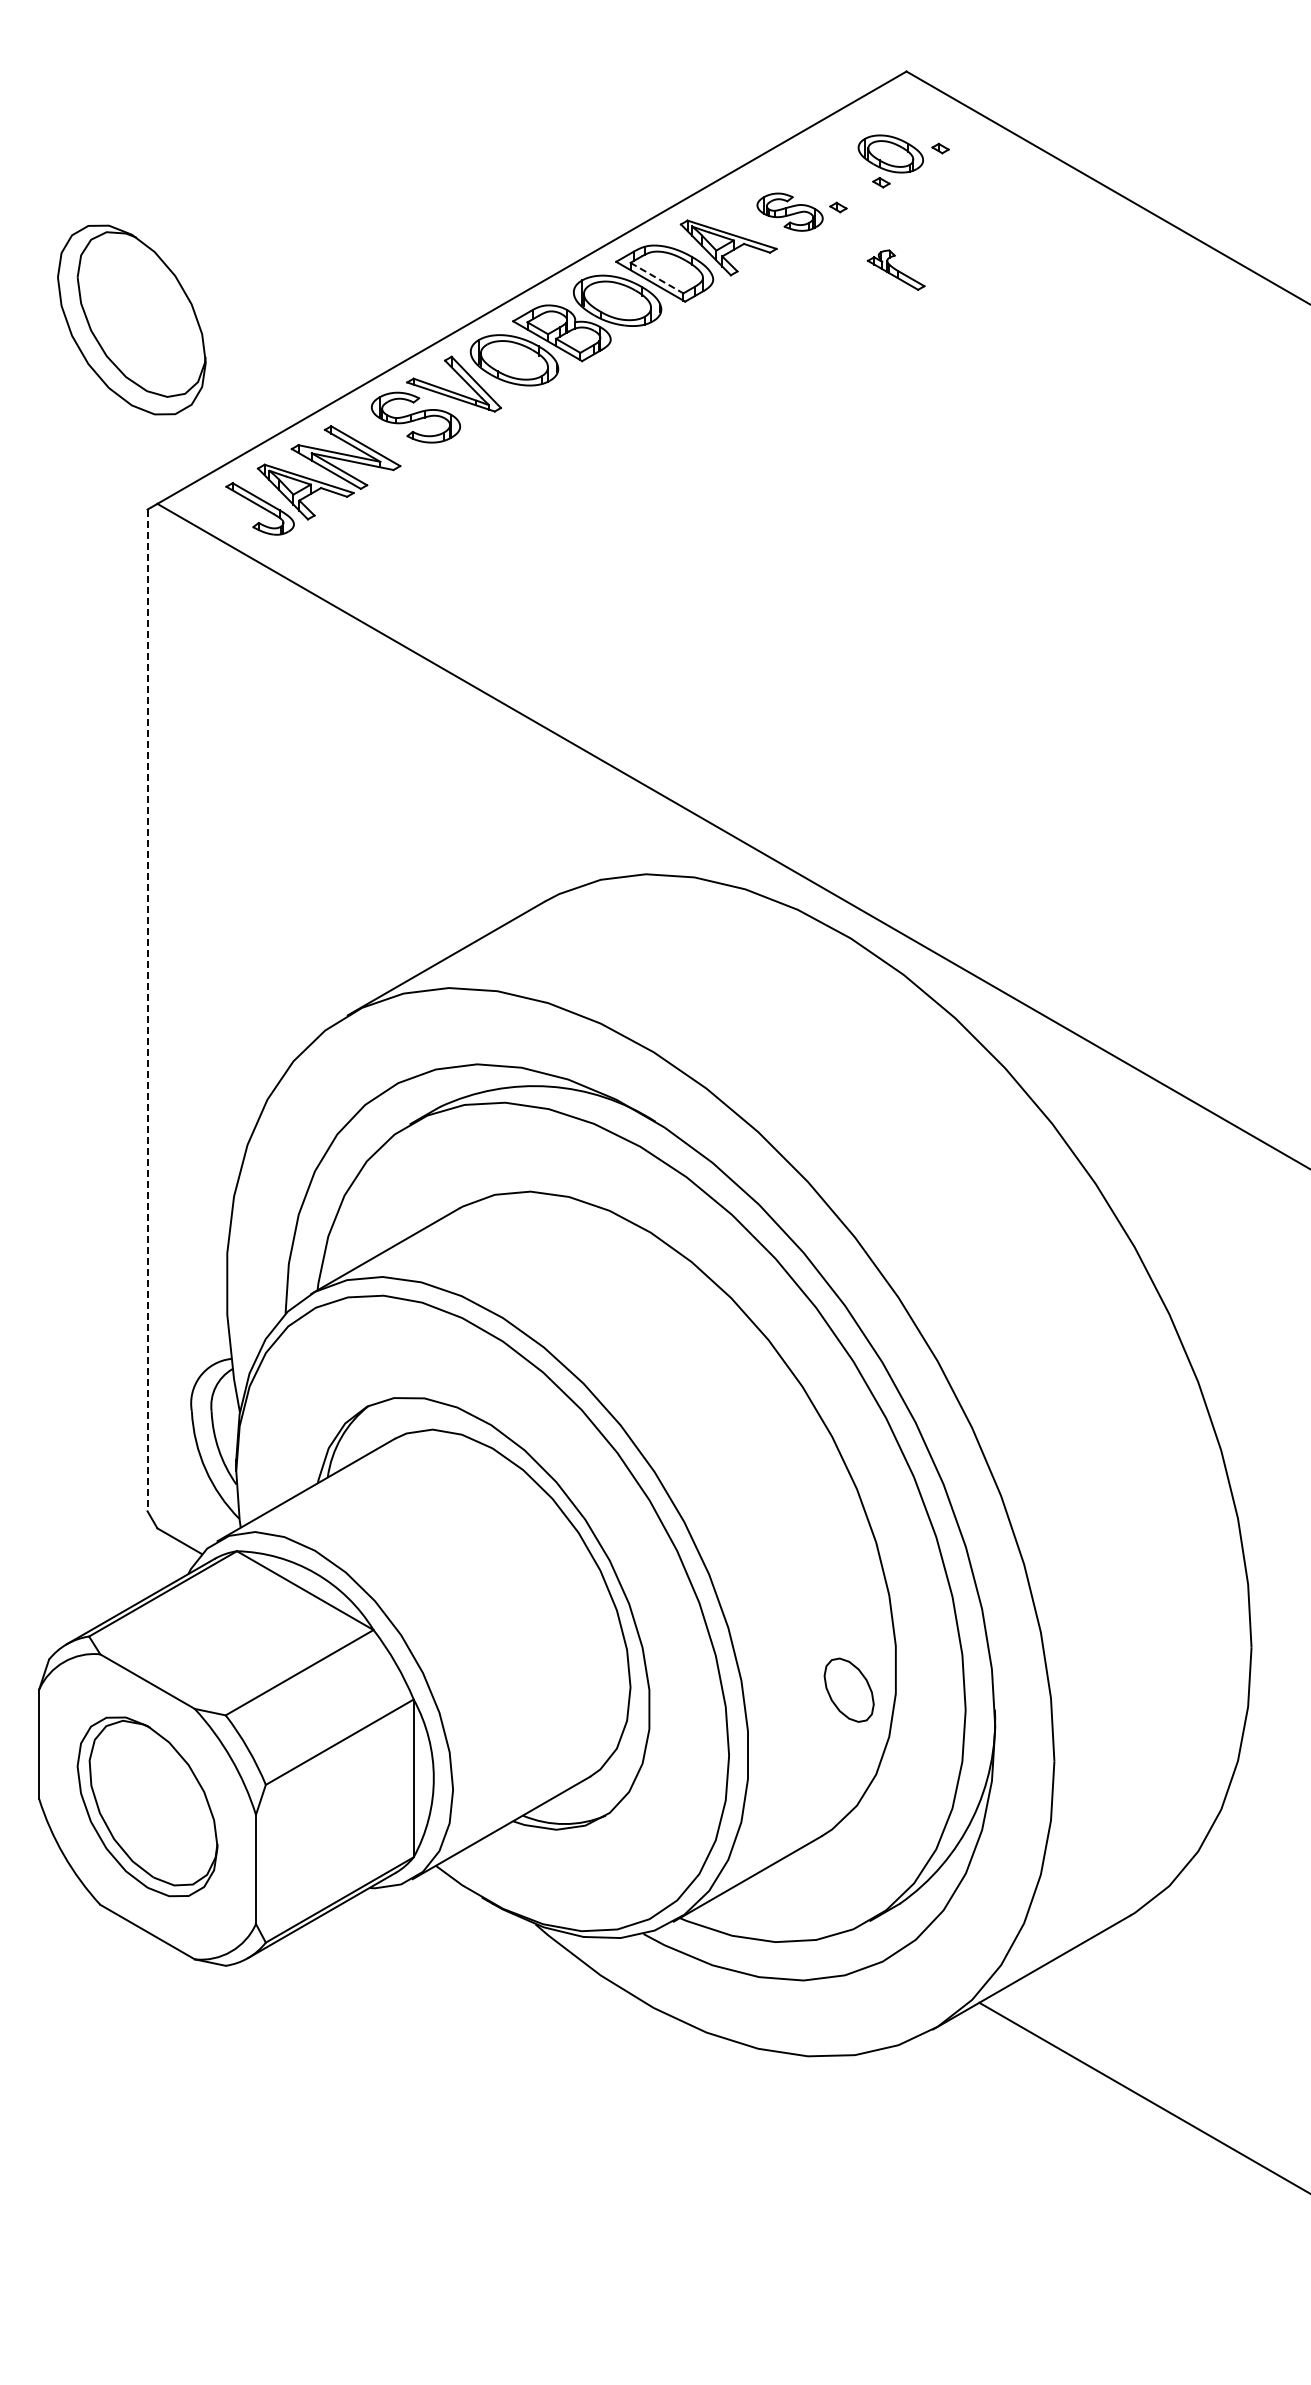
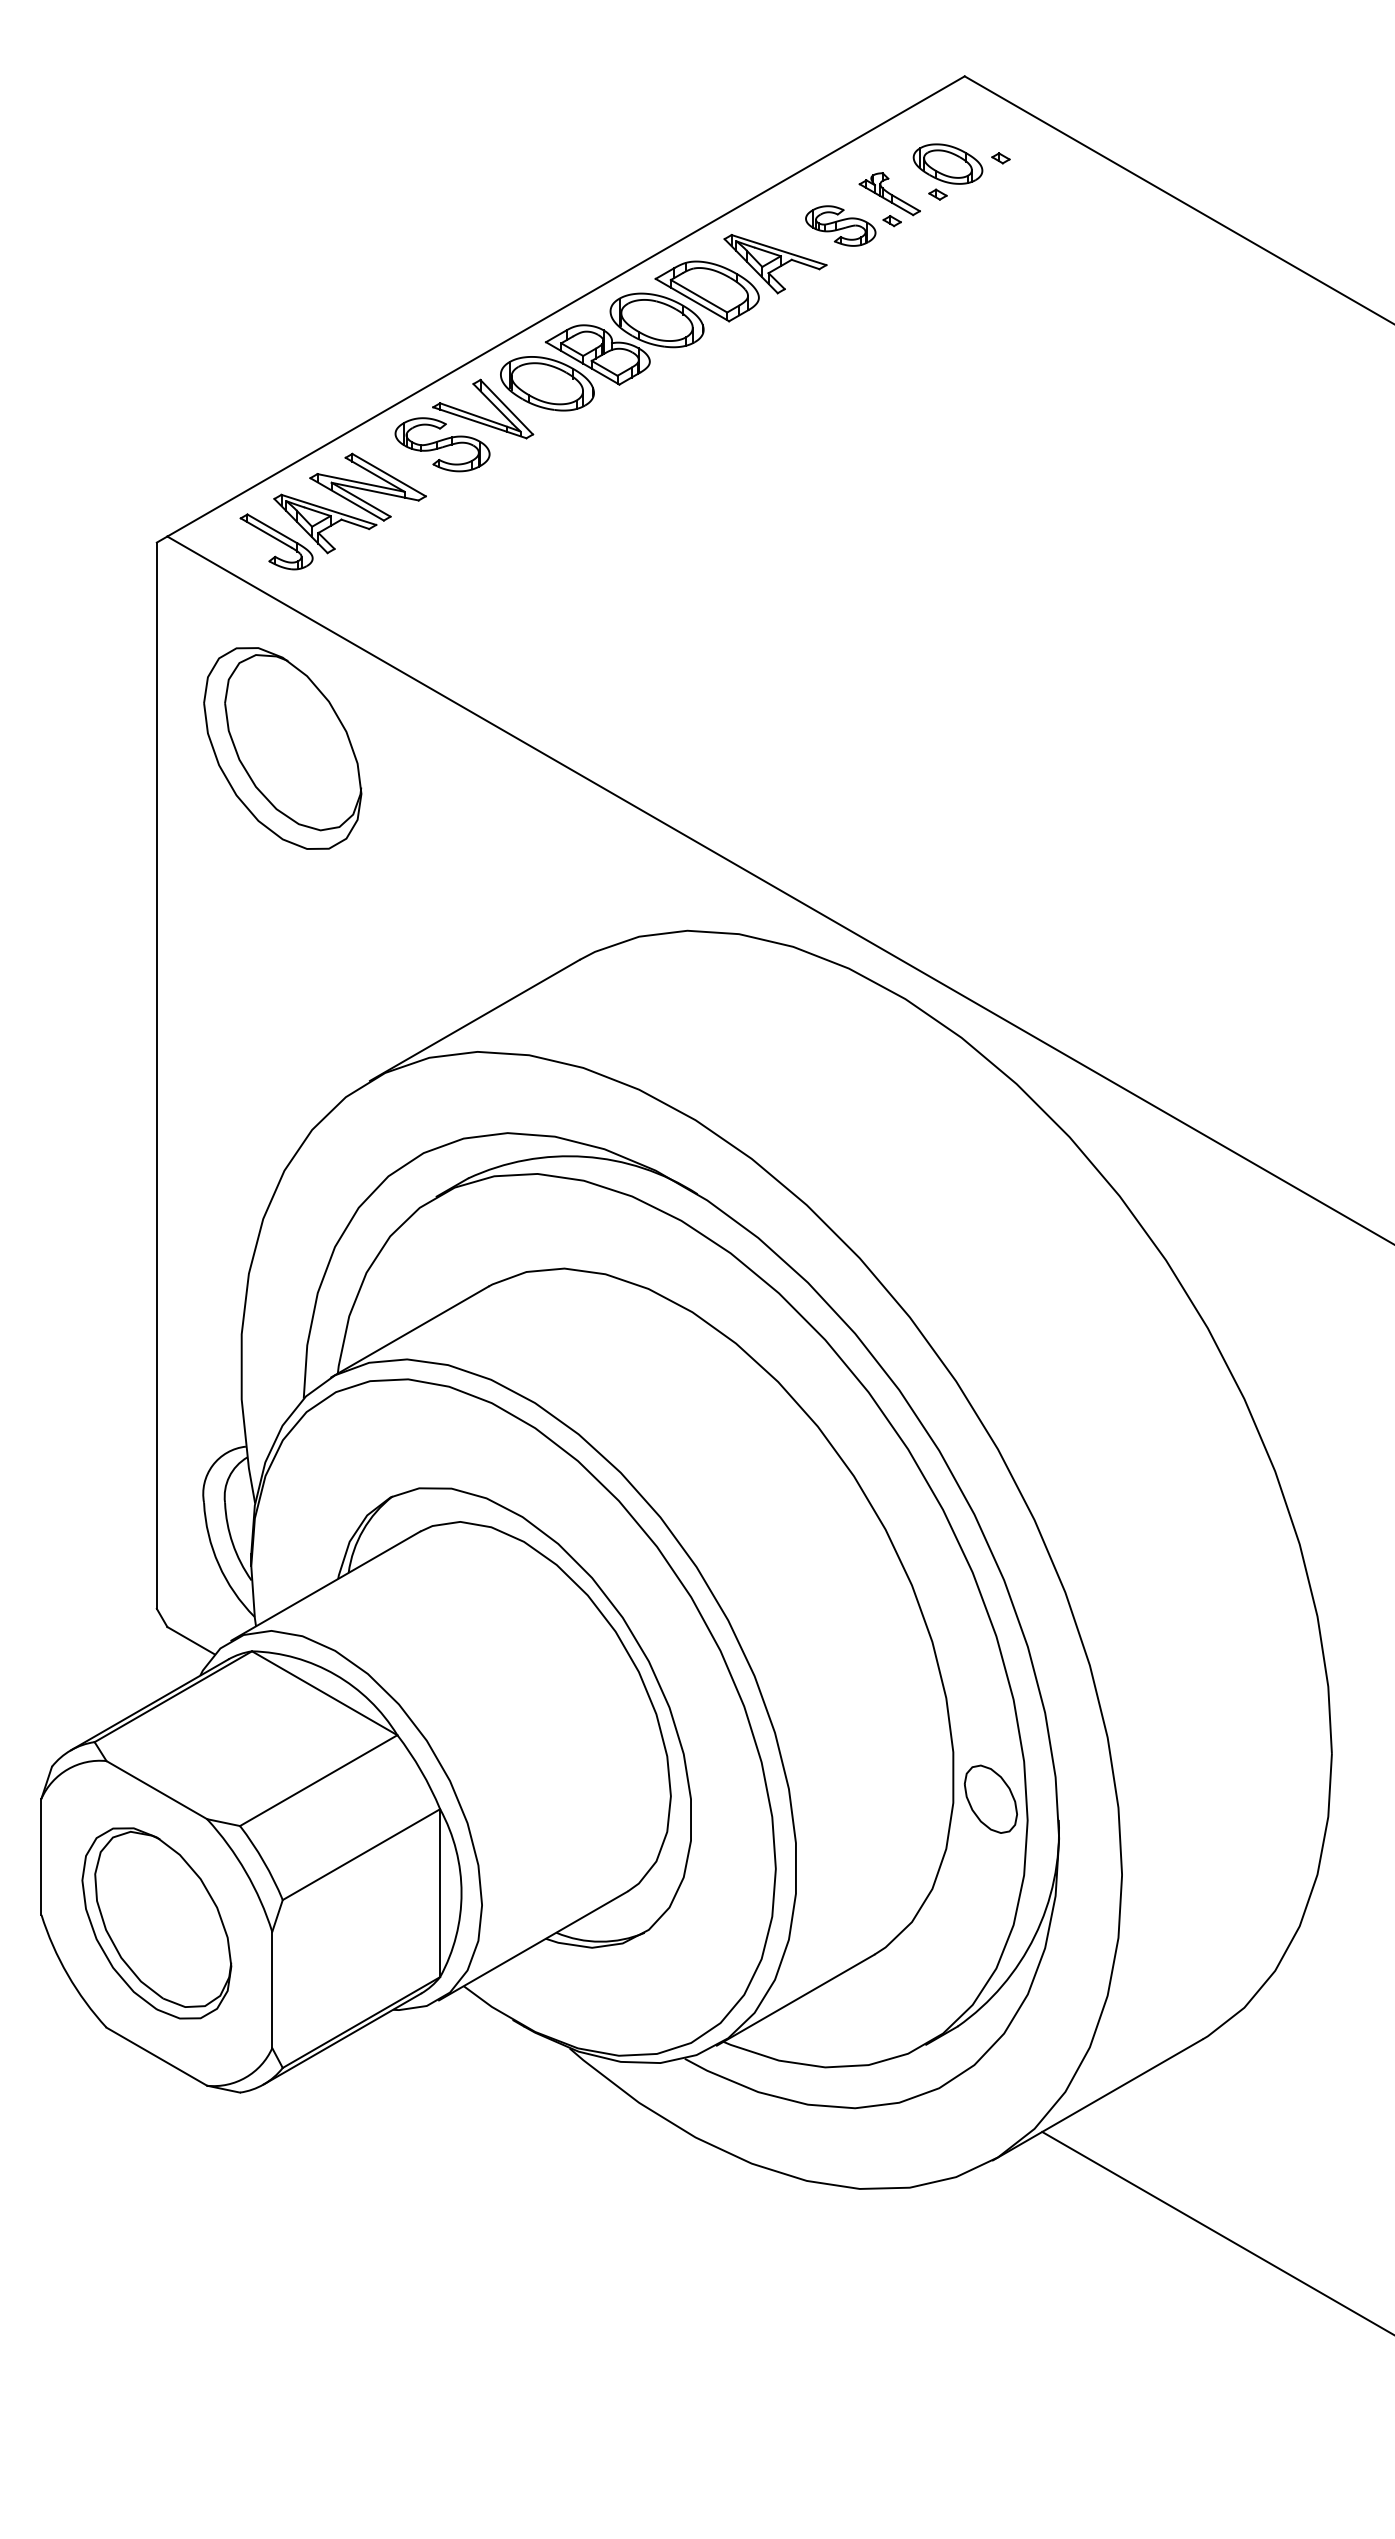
part: (895, 269) -> (889, 193), moved
line: (657, 278) -> (699, 296), dashed -> solid
part: (131, 319) -> (282, 747), moved
line: (147, 1010) -> (156, 1075), dashed -> solid
part: (848, 1689) -> (990, 1798), moved

